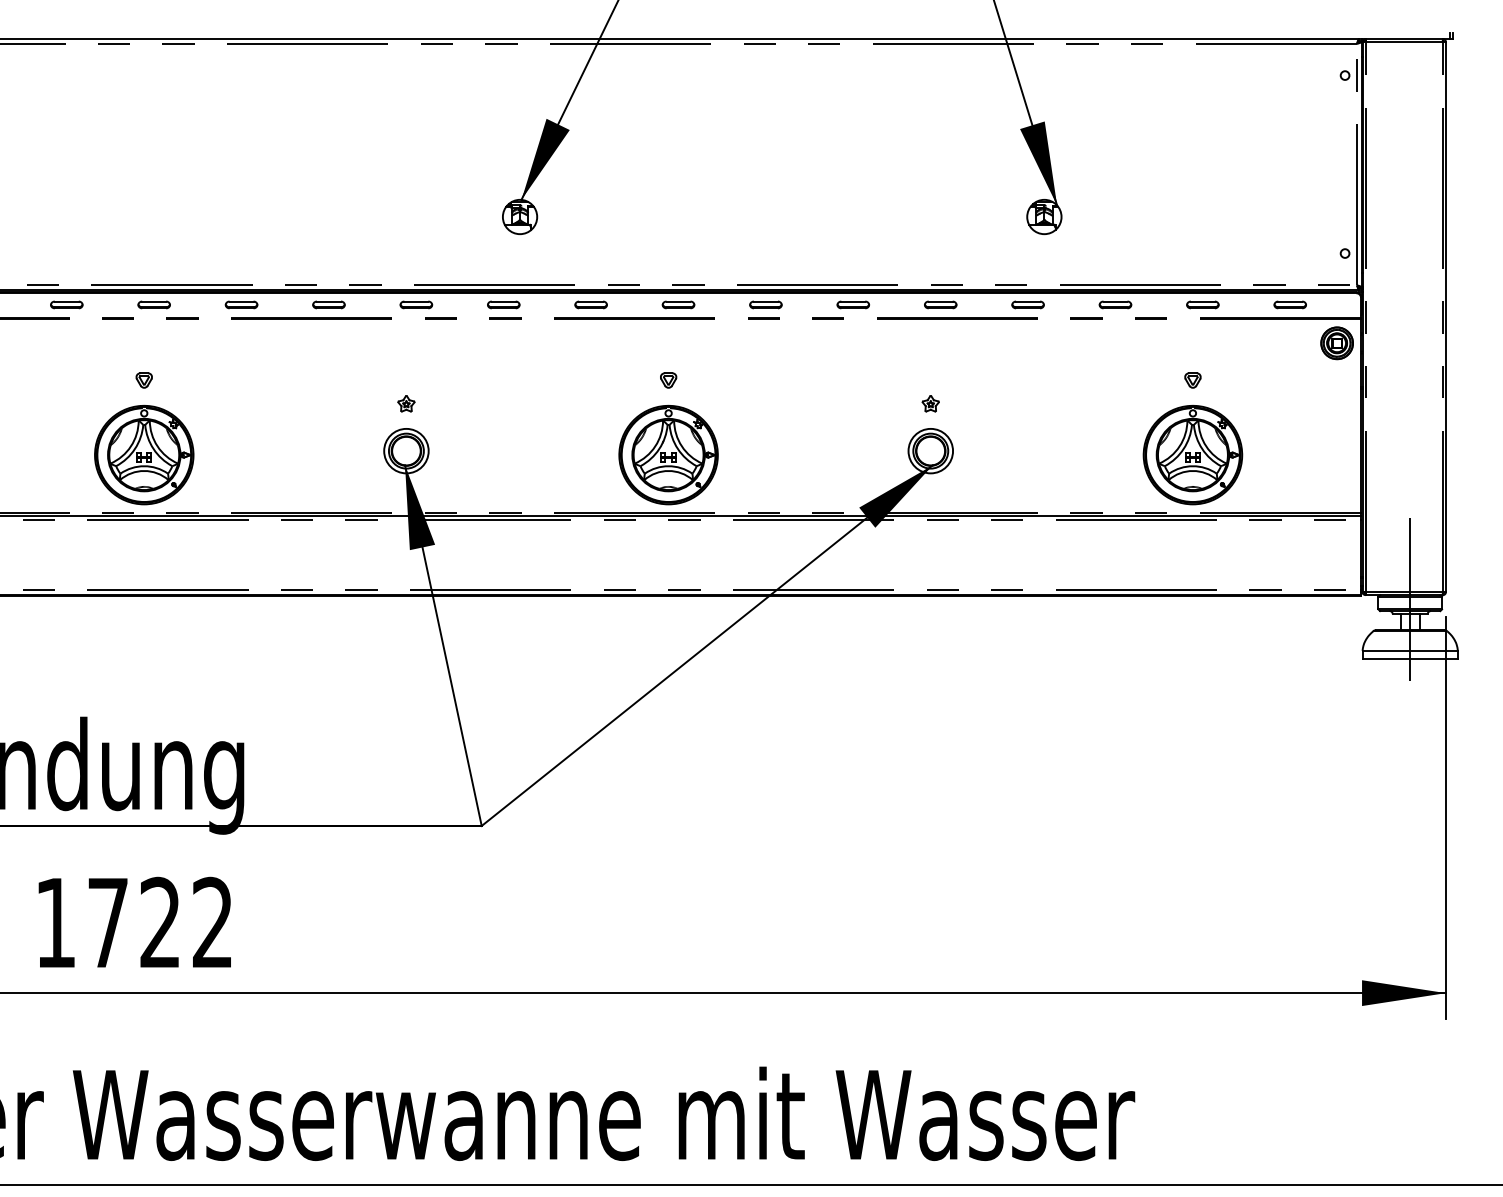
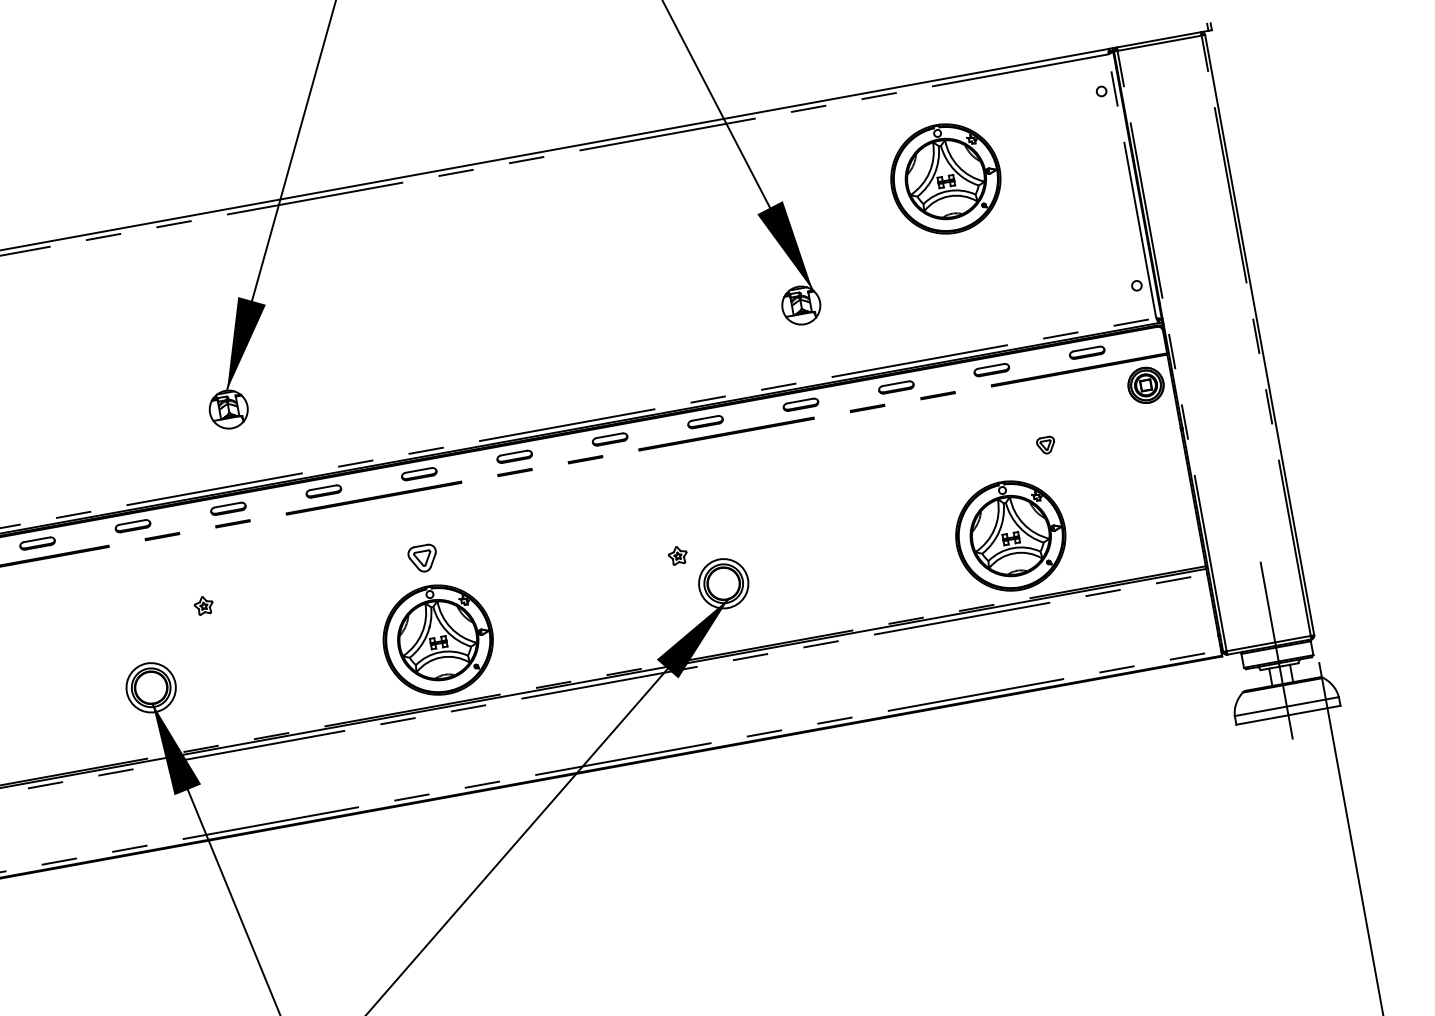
part: (1192, 128) -> (945, 179), added
part: (668, 380) -> (423, 558), size x1.6
part: (1192, 380) -> (1045, 445), moved
part: (406, 403) -> (203, 605), moved
part: (930, 403) -> (677, 555), moved

